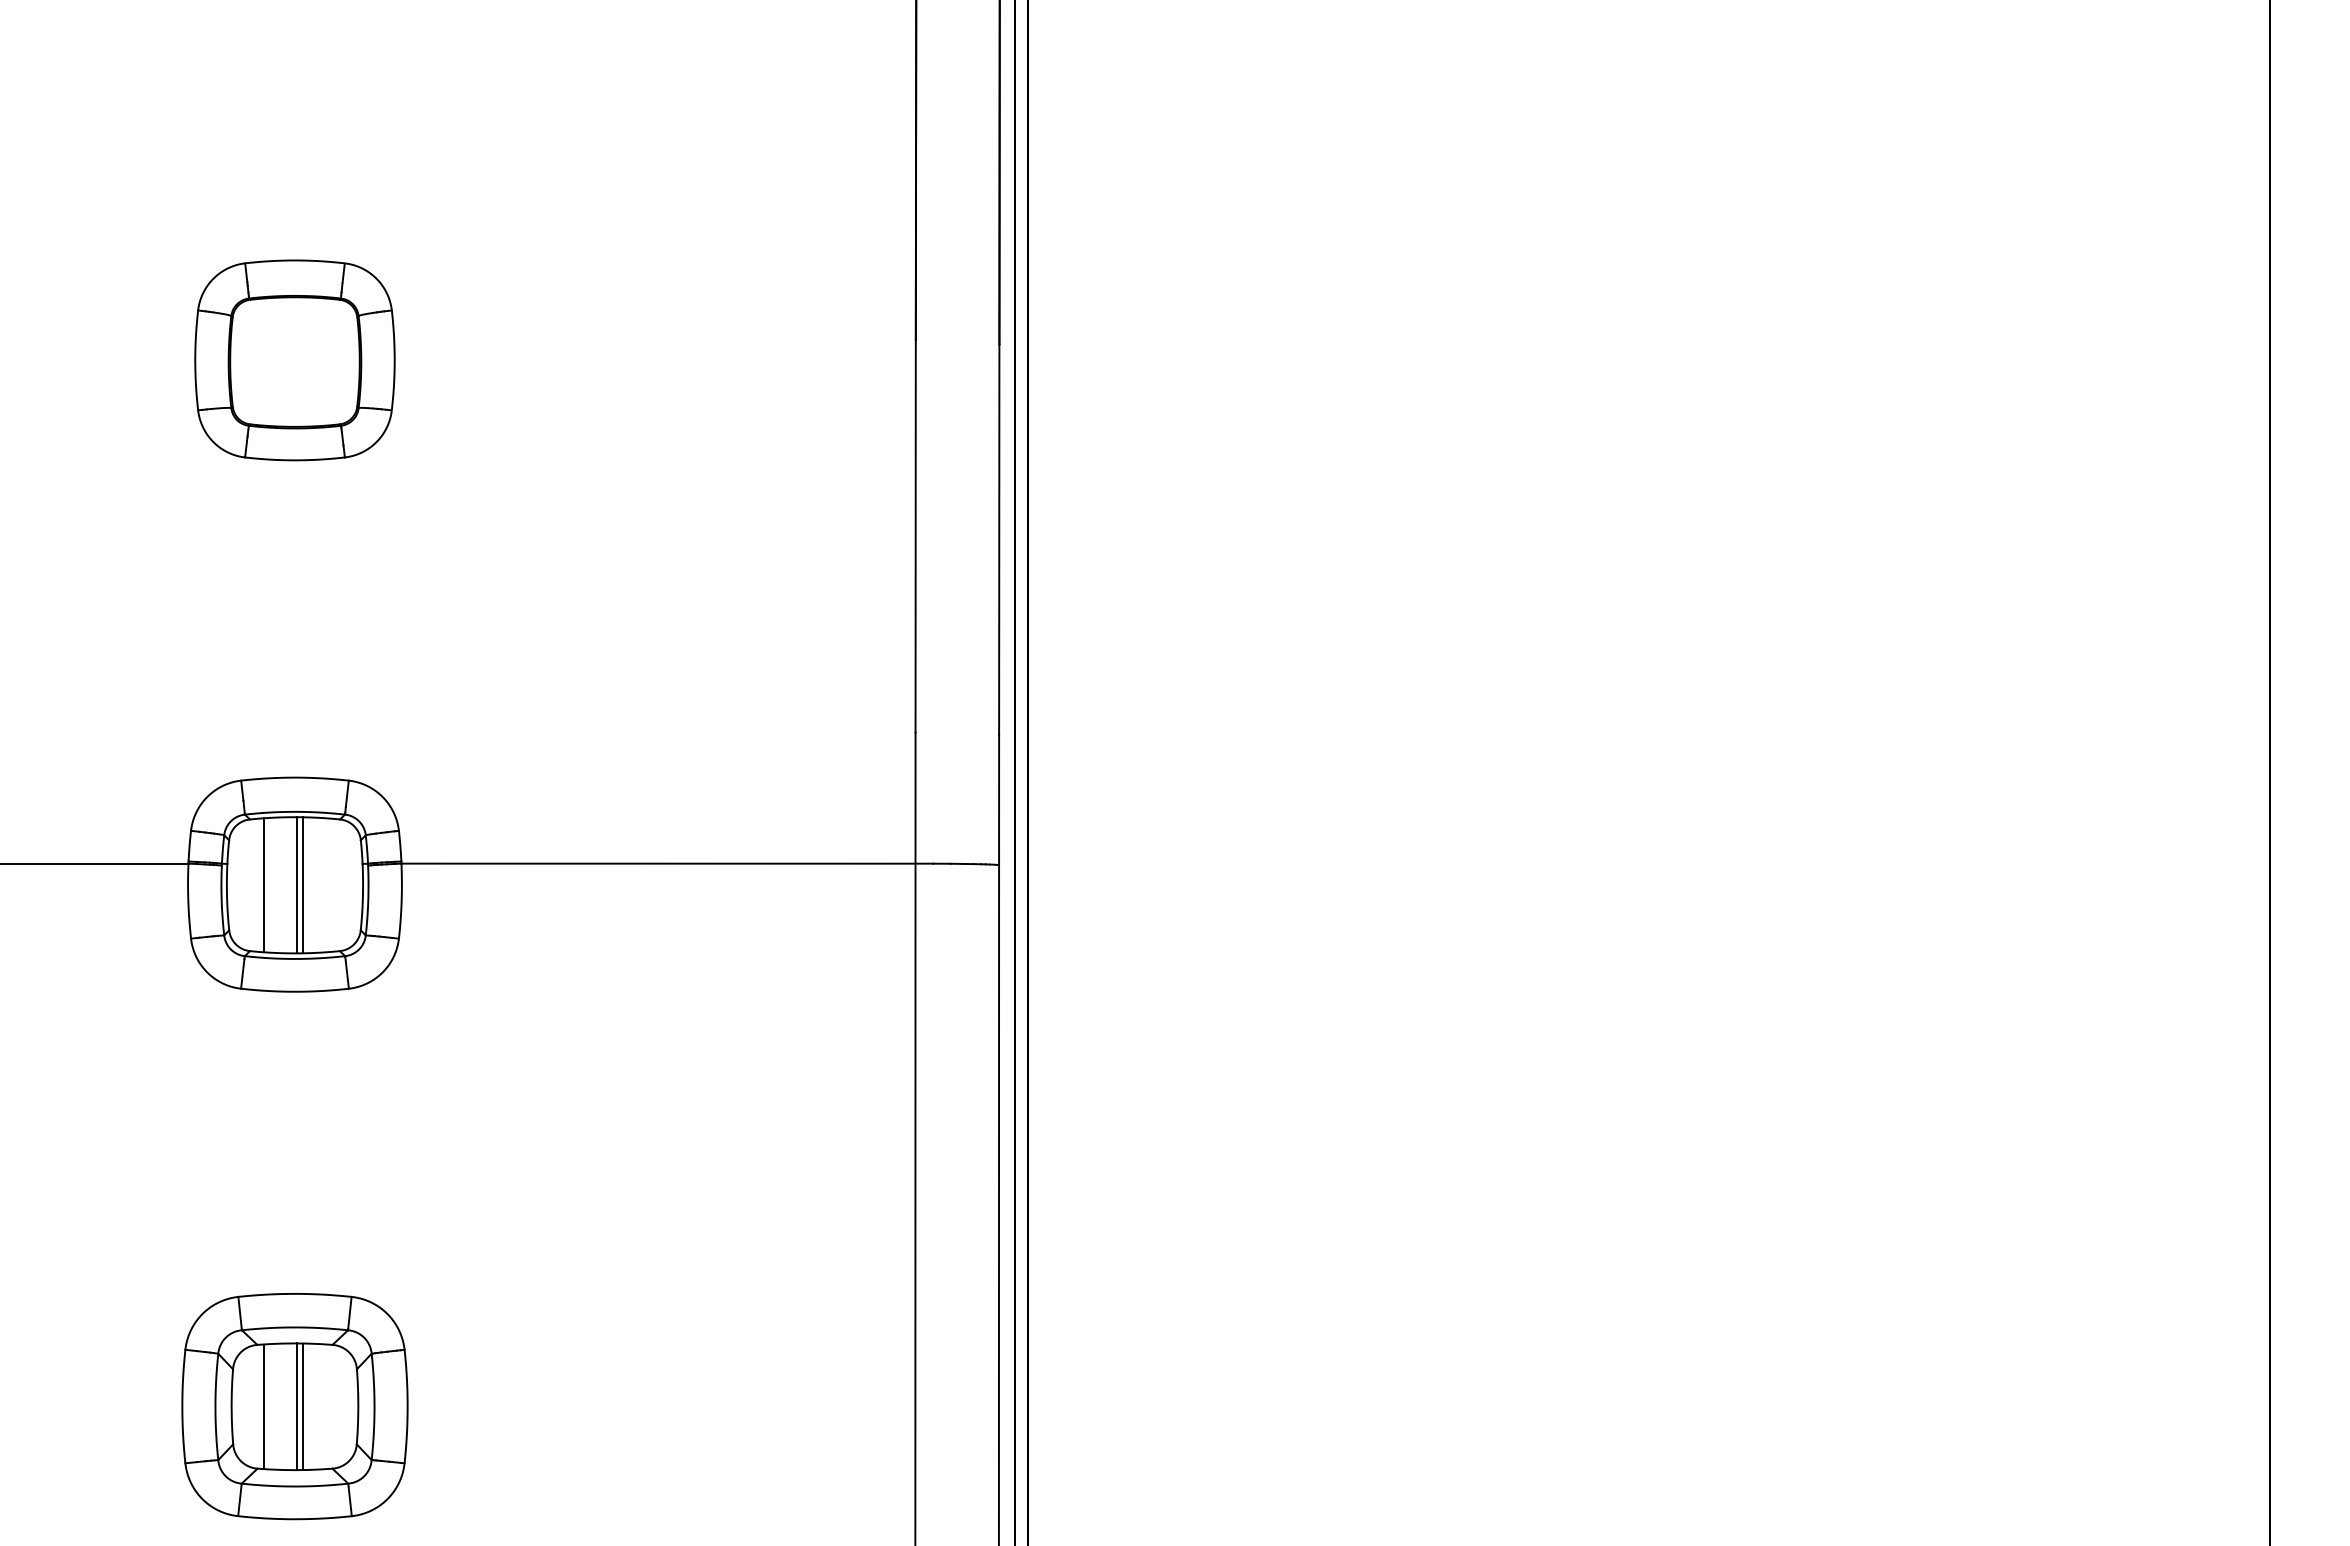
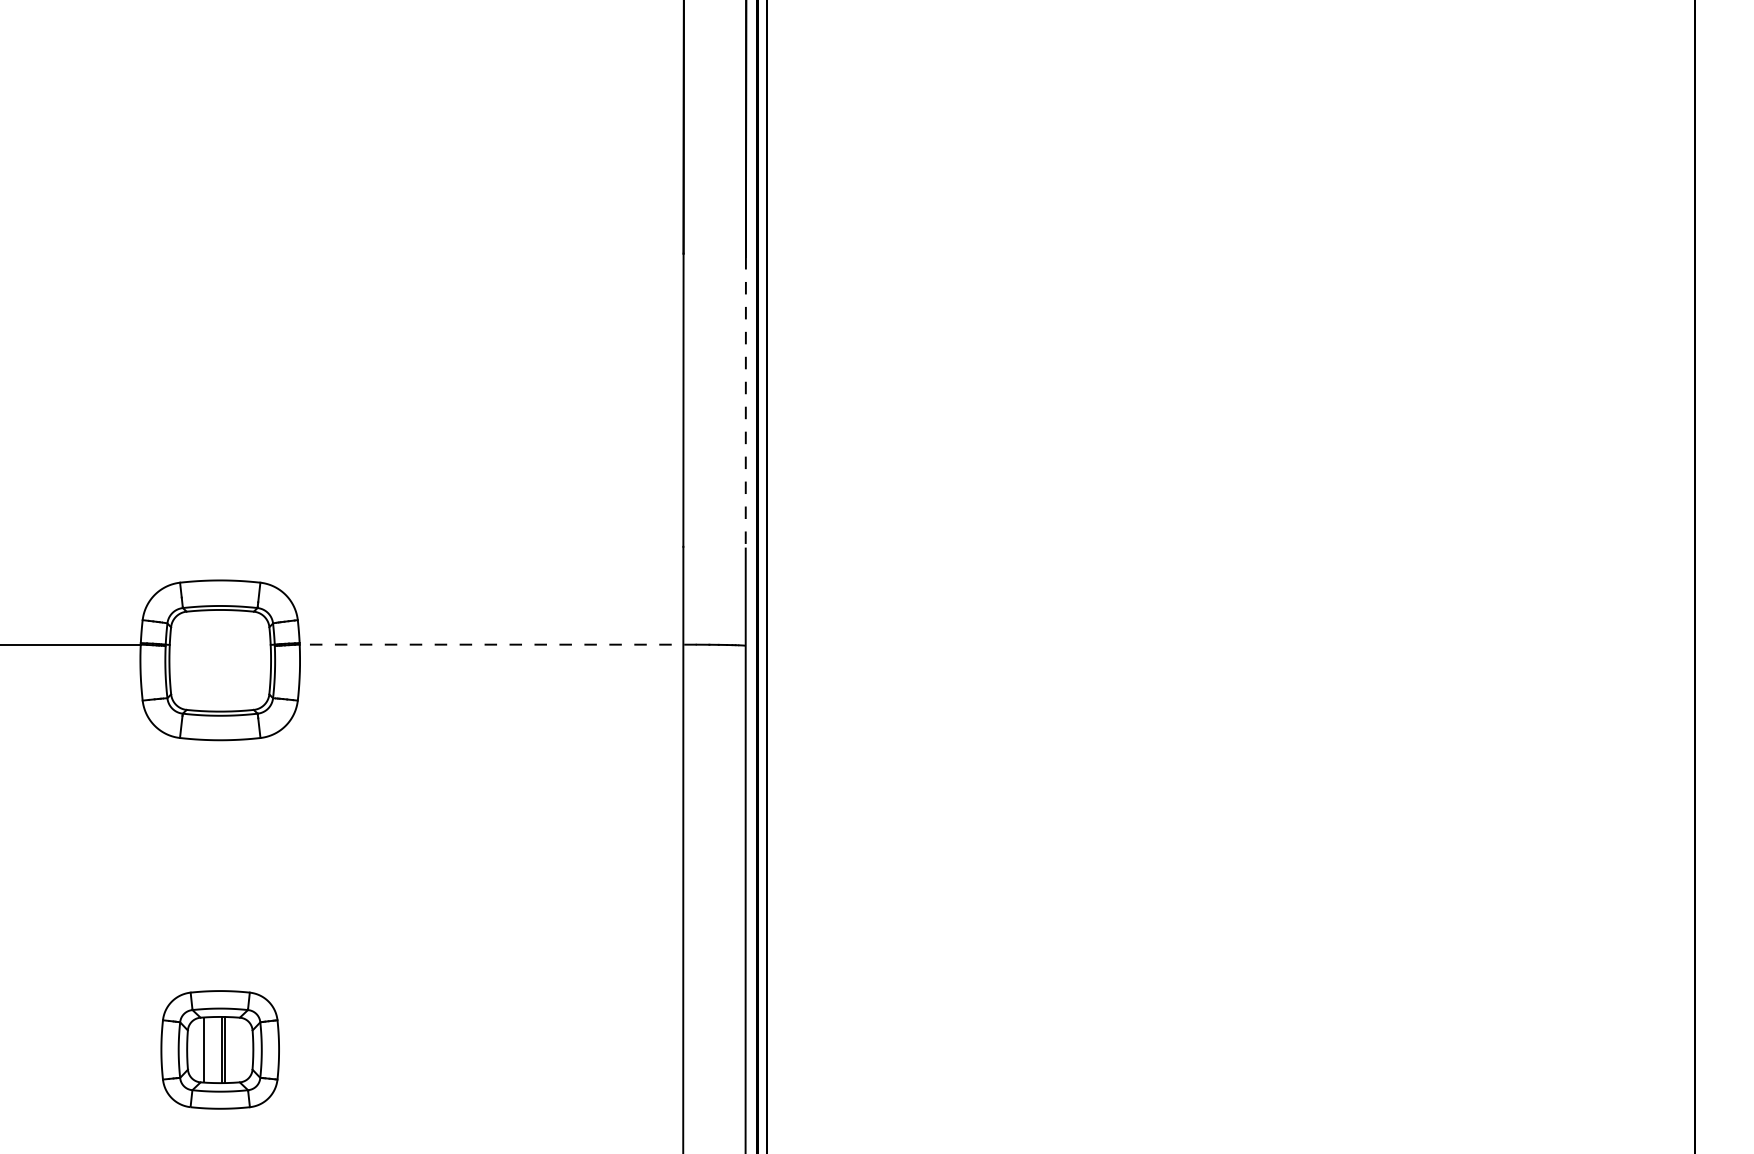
part: (294, 360) -> (219, 269), removed
line: (999, 540) -> (746, 403), solid -> dashed
line: (667, 863) -> (498, 644), solid -> dashed
line: (264, 885) -> (197, 660), removed
line: (297, 885) -> (222, 660), removed
line: (303, 885) -> (226, 660), removed
part: (294, 1406) -> (219, 1049), size x0.7

